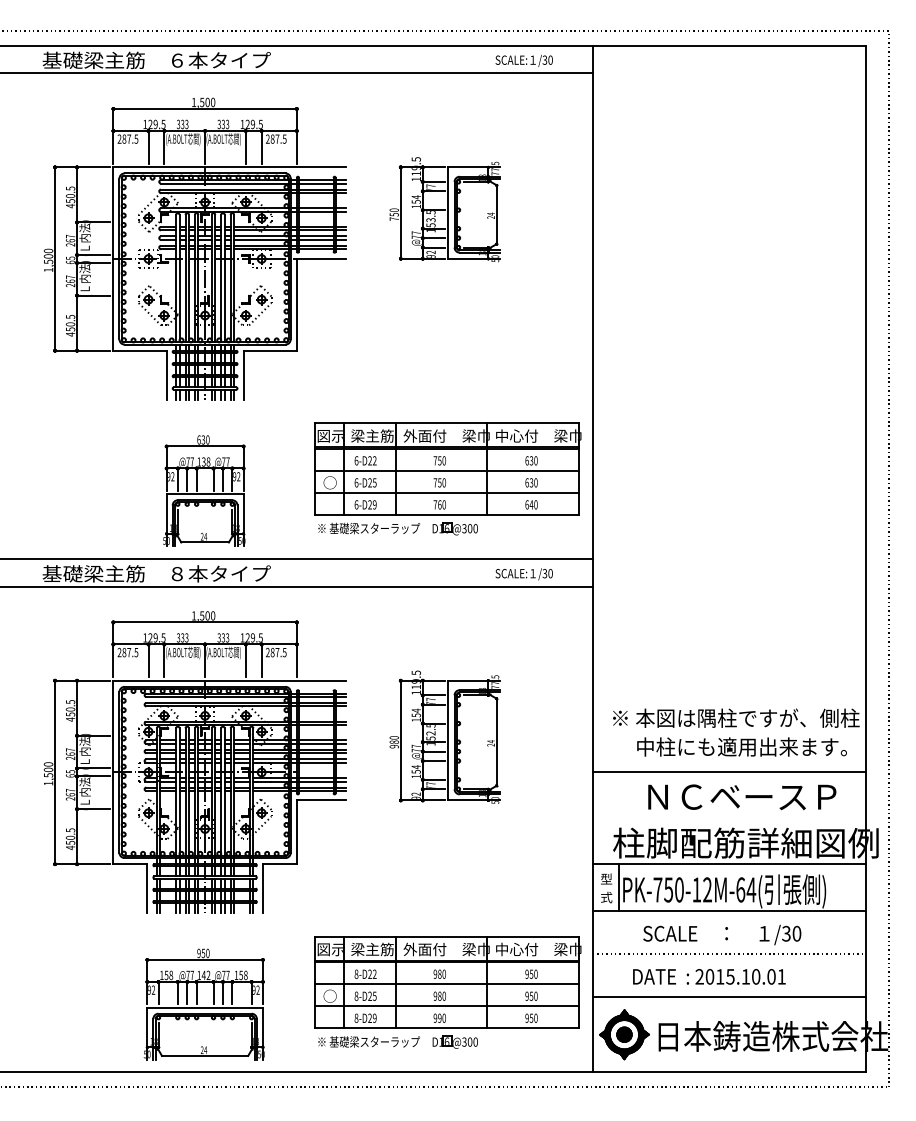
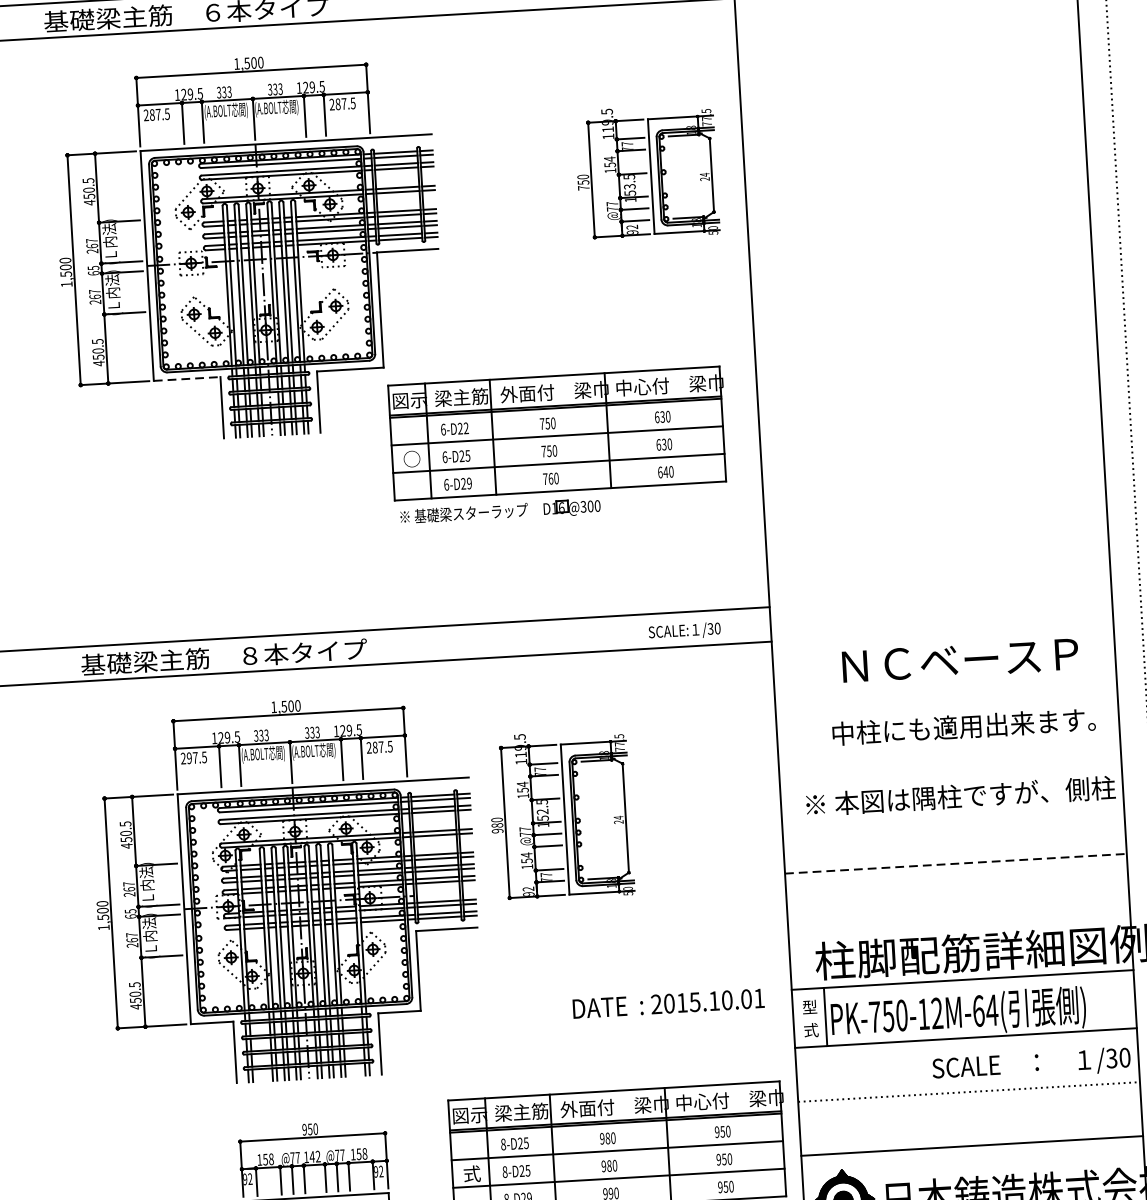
part: (444, 209) -> (646, 172), moved
line: (139, 350) -> (186, 378), solid -> dashed
part: (447, 478) -> (558, 445), moved
part: (204, 490) -> (278, 549), removed
text: (124, 652) -> (189, 758), 287.5 -> 297.5
part: (444, 736) -> (559, 814), moved
text: (741, 746) -> (963, 726), moved
line: (729, 771) -> (956, 863), solid -> dashed
text: (742, 797) -> (960, 660), moved
text: (722, 934) -> (1031, 1064), moved
text: (374, 973) -> (525, 1142), 8-D22 -> 8-D25
text: (709, 976) -> (668, 1003), moved
text: (329, 995) -> (471, 1173), ○ -> 式

